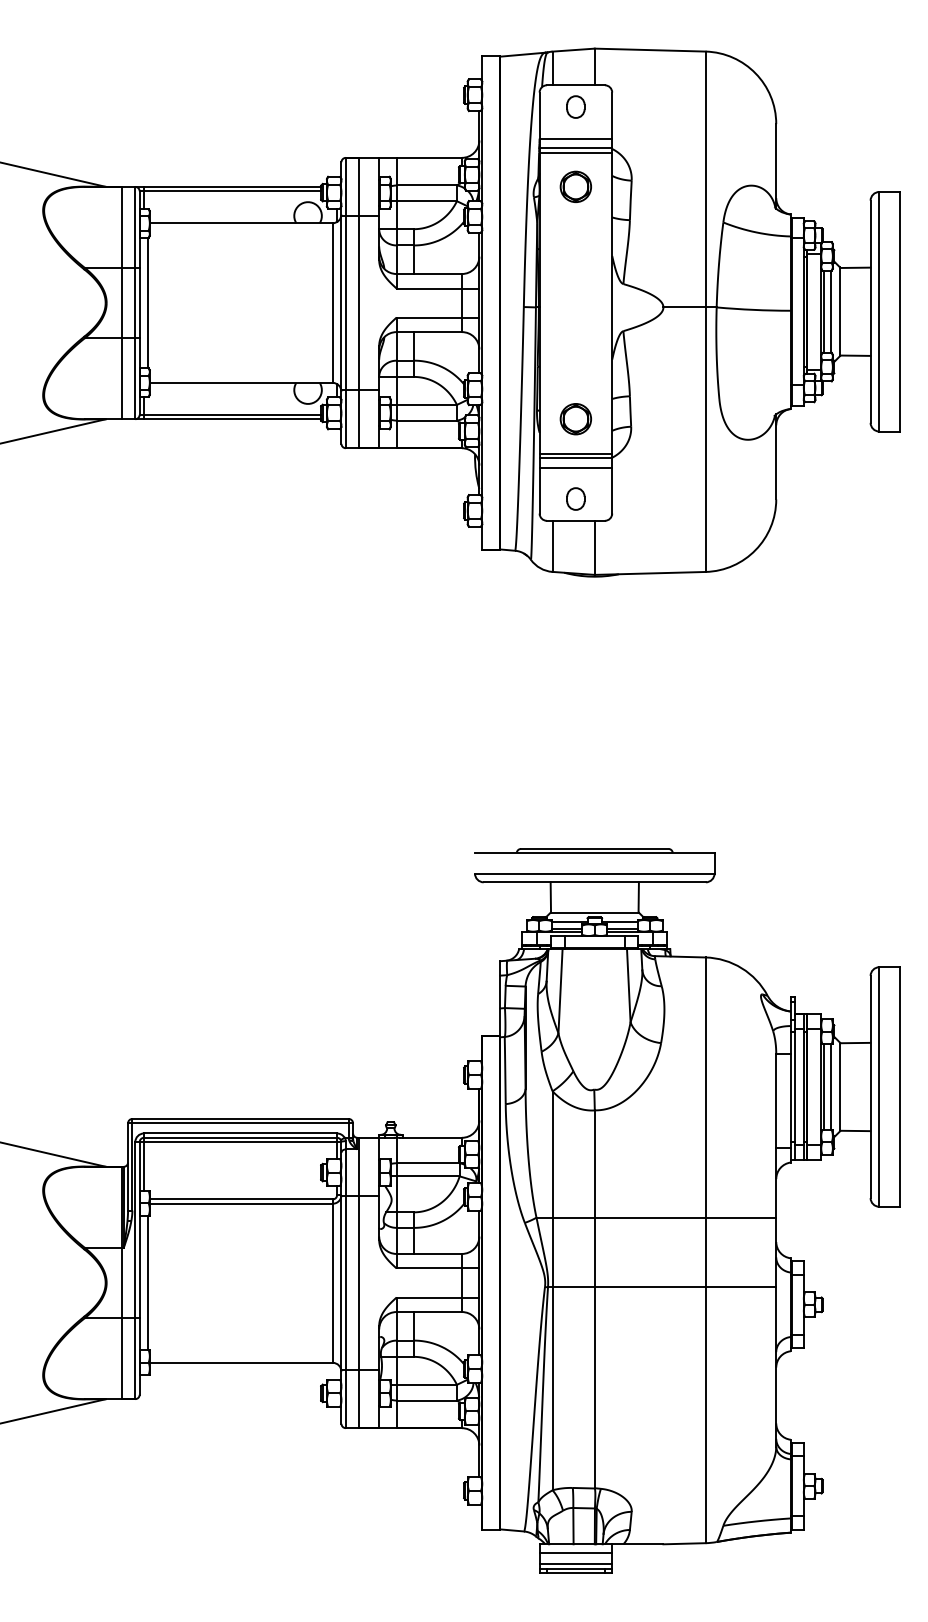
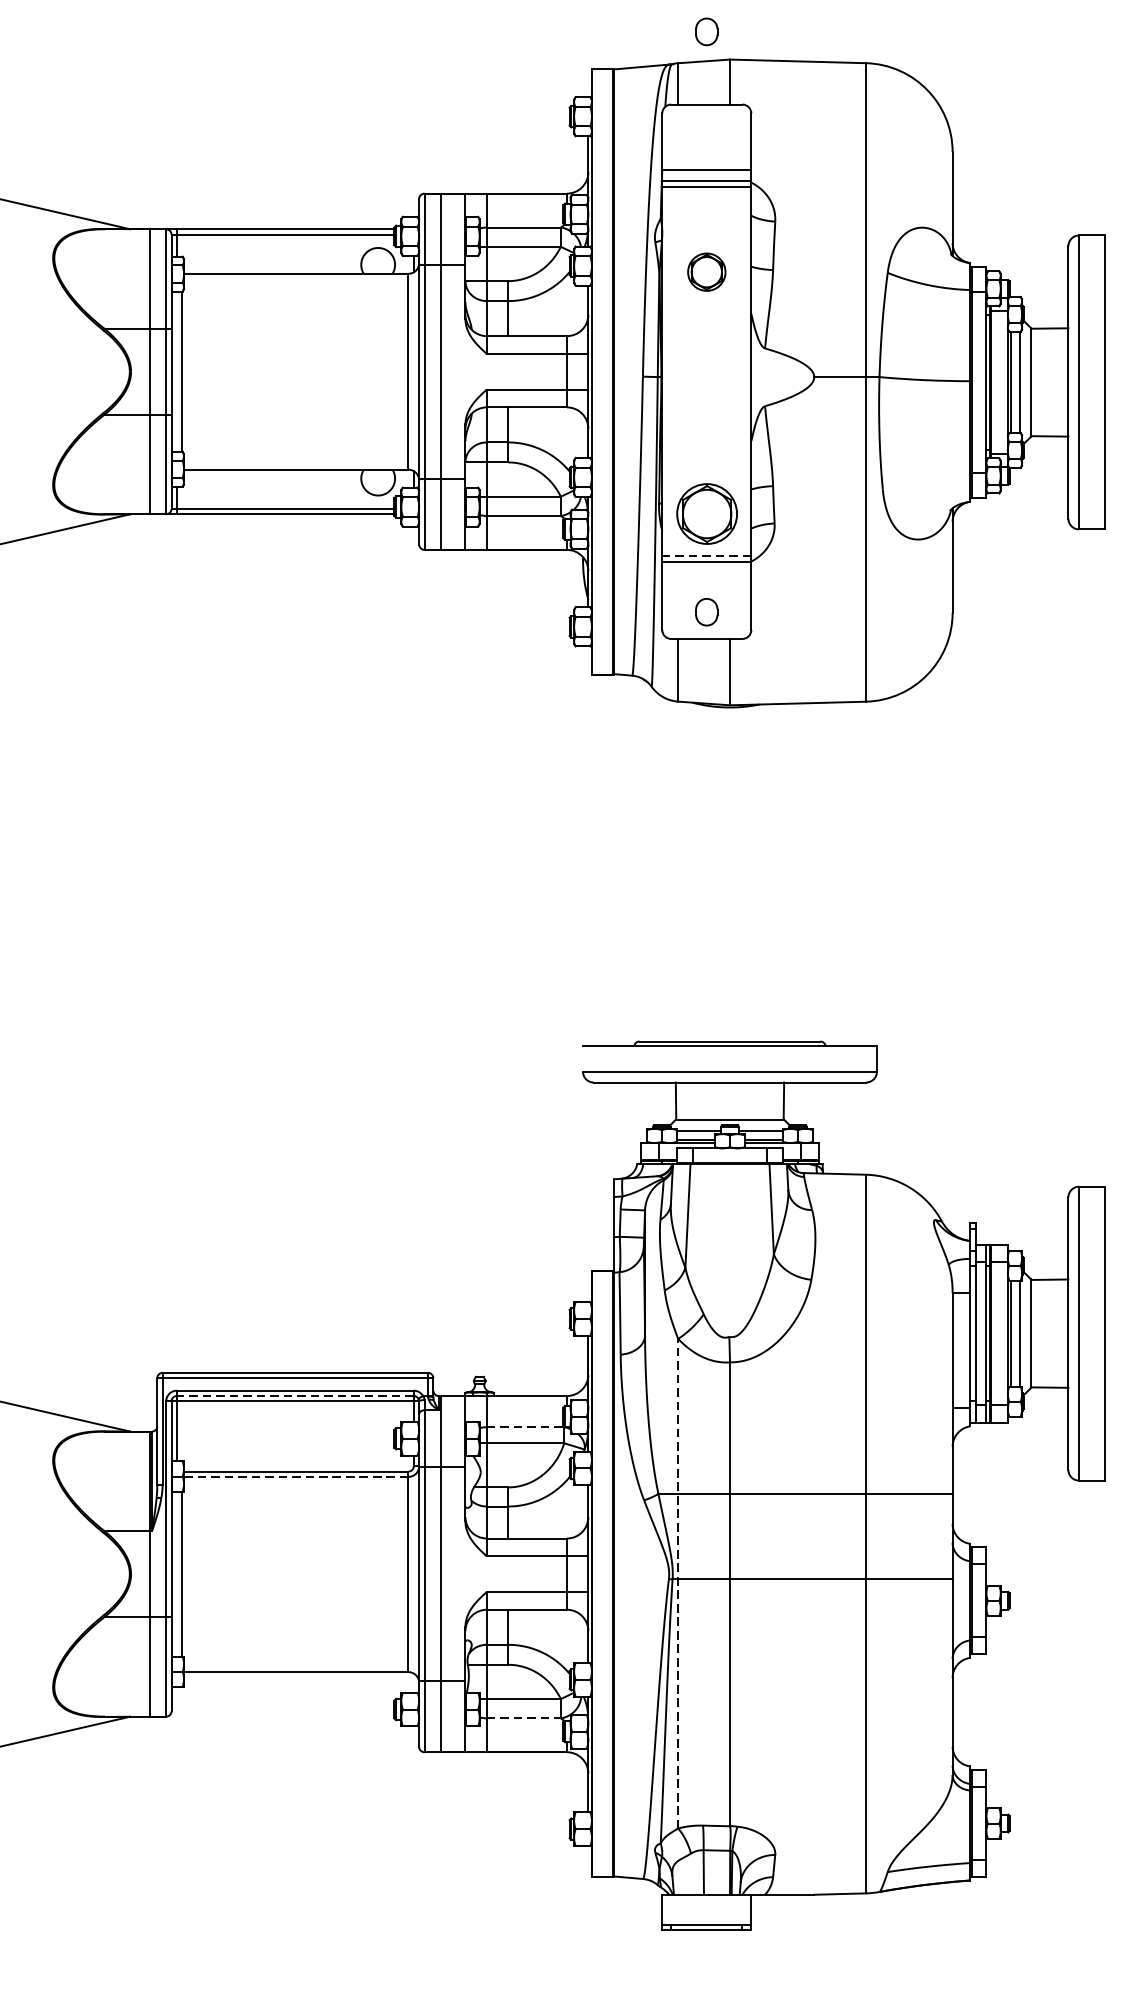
part: (575, 106) -> (706, 31), moved
part: (575, 186) -> (706, 271), moved
part: (575, 419) -> (706, 514), size x1.6
line: (575, 453) -> (706, 556), solid -> dashed
line: (575, 467) -> (706, 573), removed
line: (240, 1137) -> (295, 1395), solid -> dashed
line: (428, 1163) -> (525, 1427), solid -> dashed
line: (241, 1203) -> (296, 1476), solid -> dashed
line: (552, 1290) -> (678, 1583), solid -> dashed
line: (427, 1400) -> (524, 1718), solid -> dashed
line: (575, 1553) -> (706, 1906), removed
line: (575, 1564) -> (706, 1919), removed

